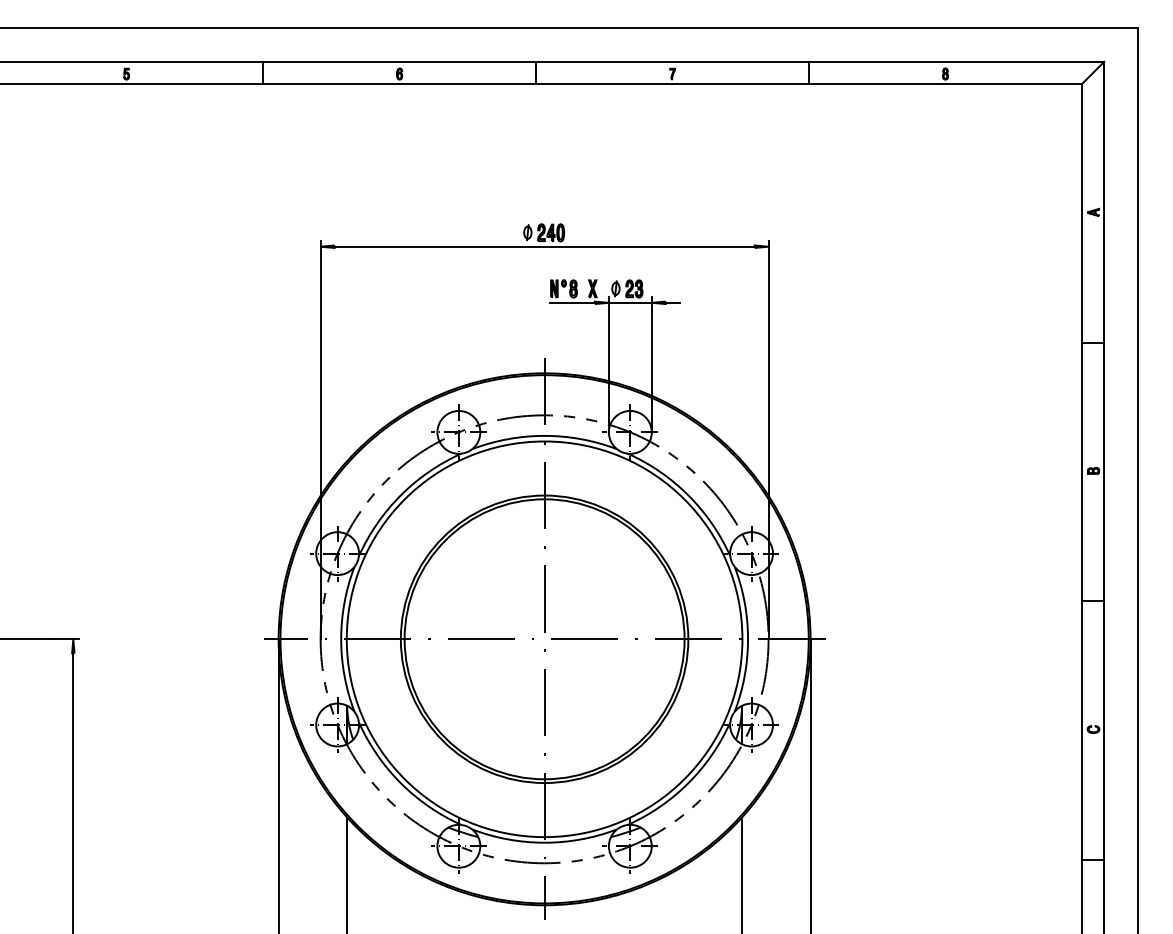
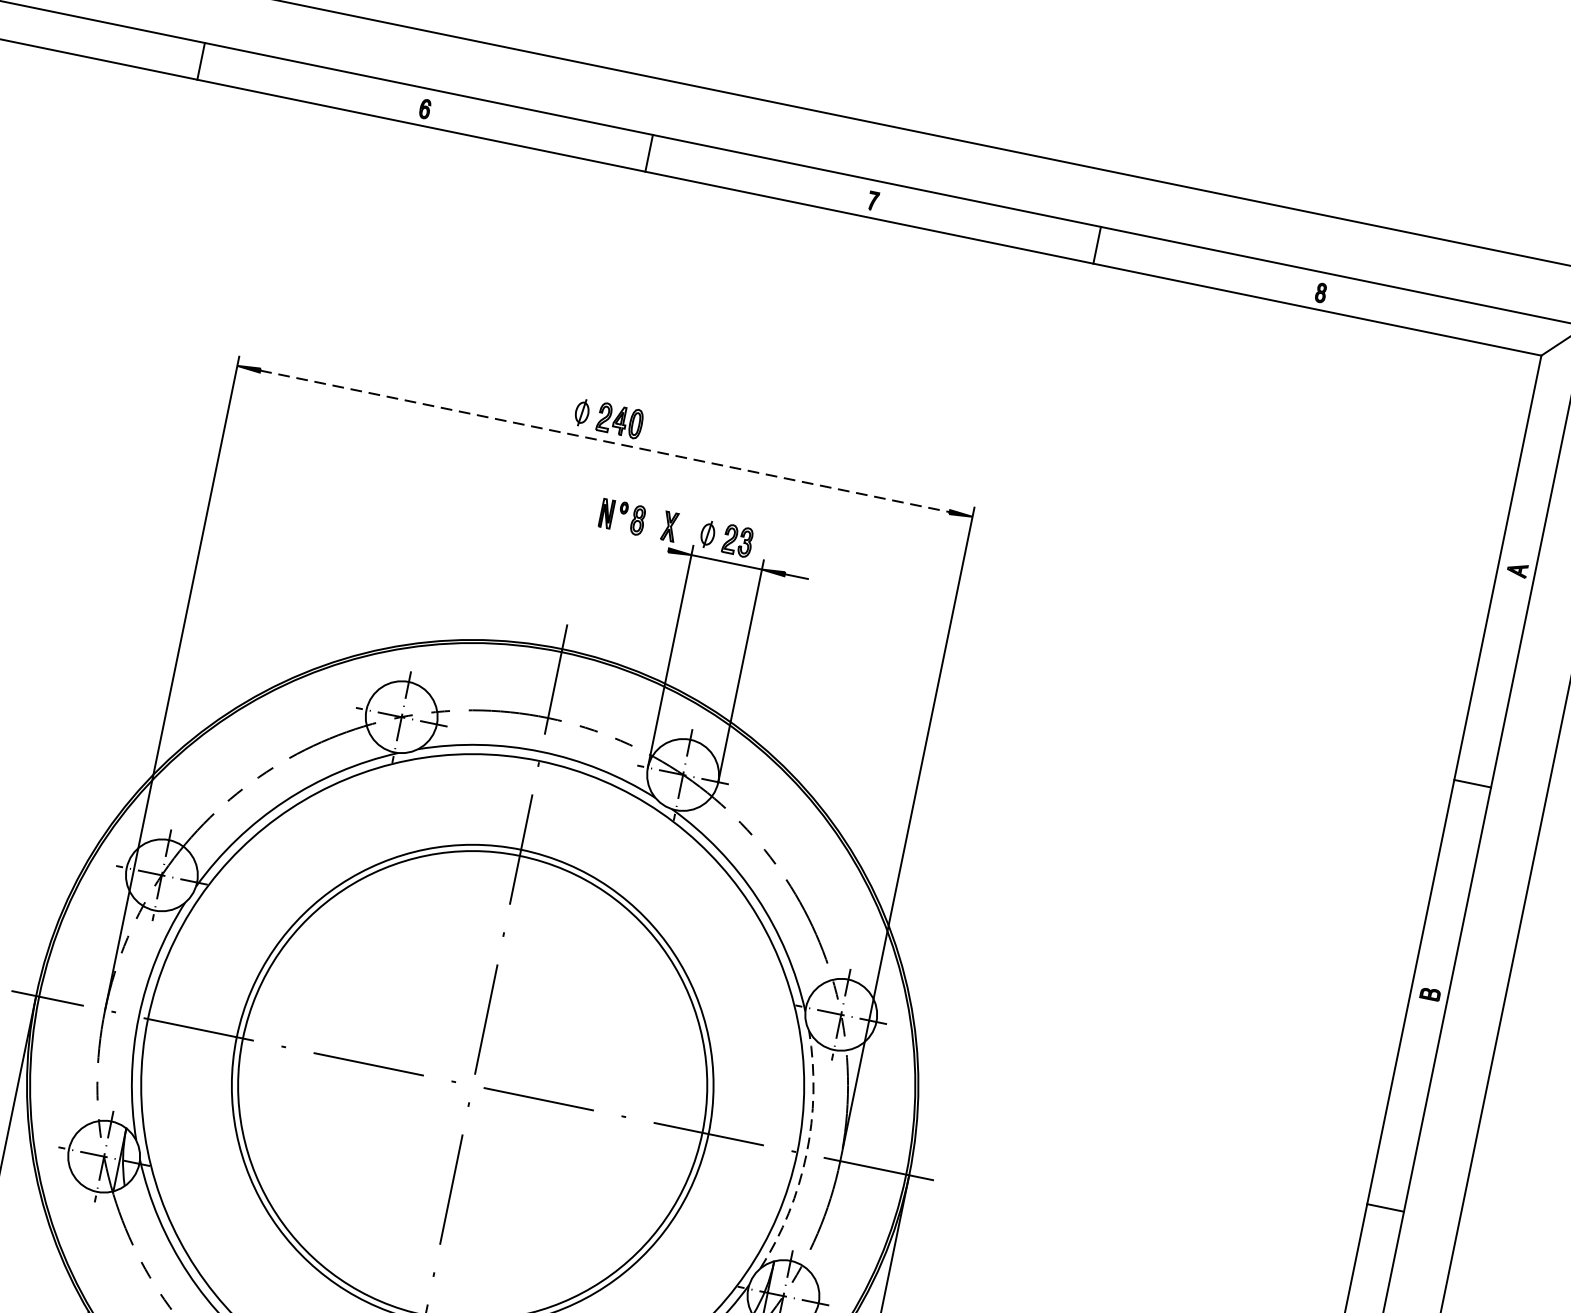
line: (545, 246) -> (606, 441), solid -> dashed
line: (572, 302) -> (631, 542), removed
arc: (748, 639) -> (807, 1154), solid -> dashed

